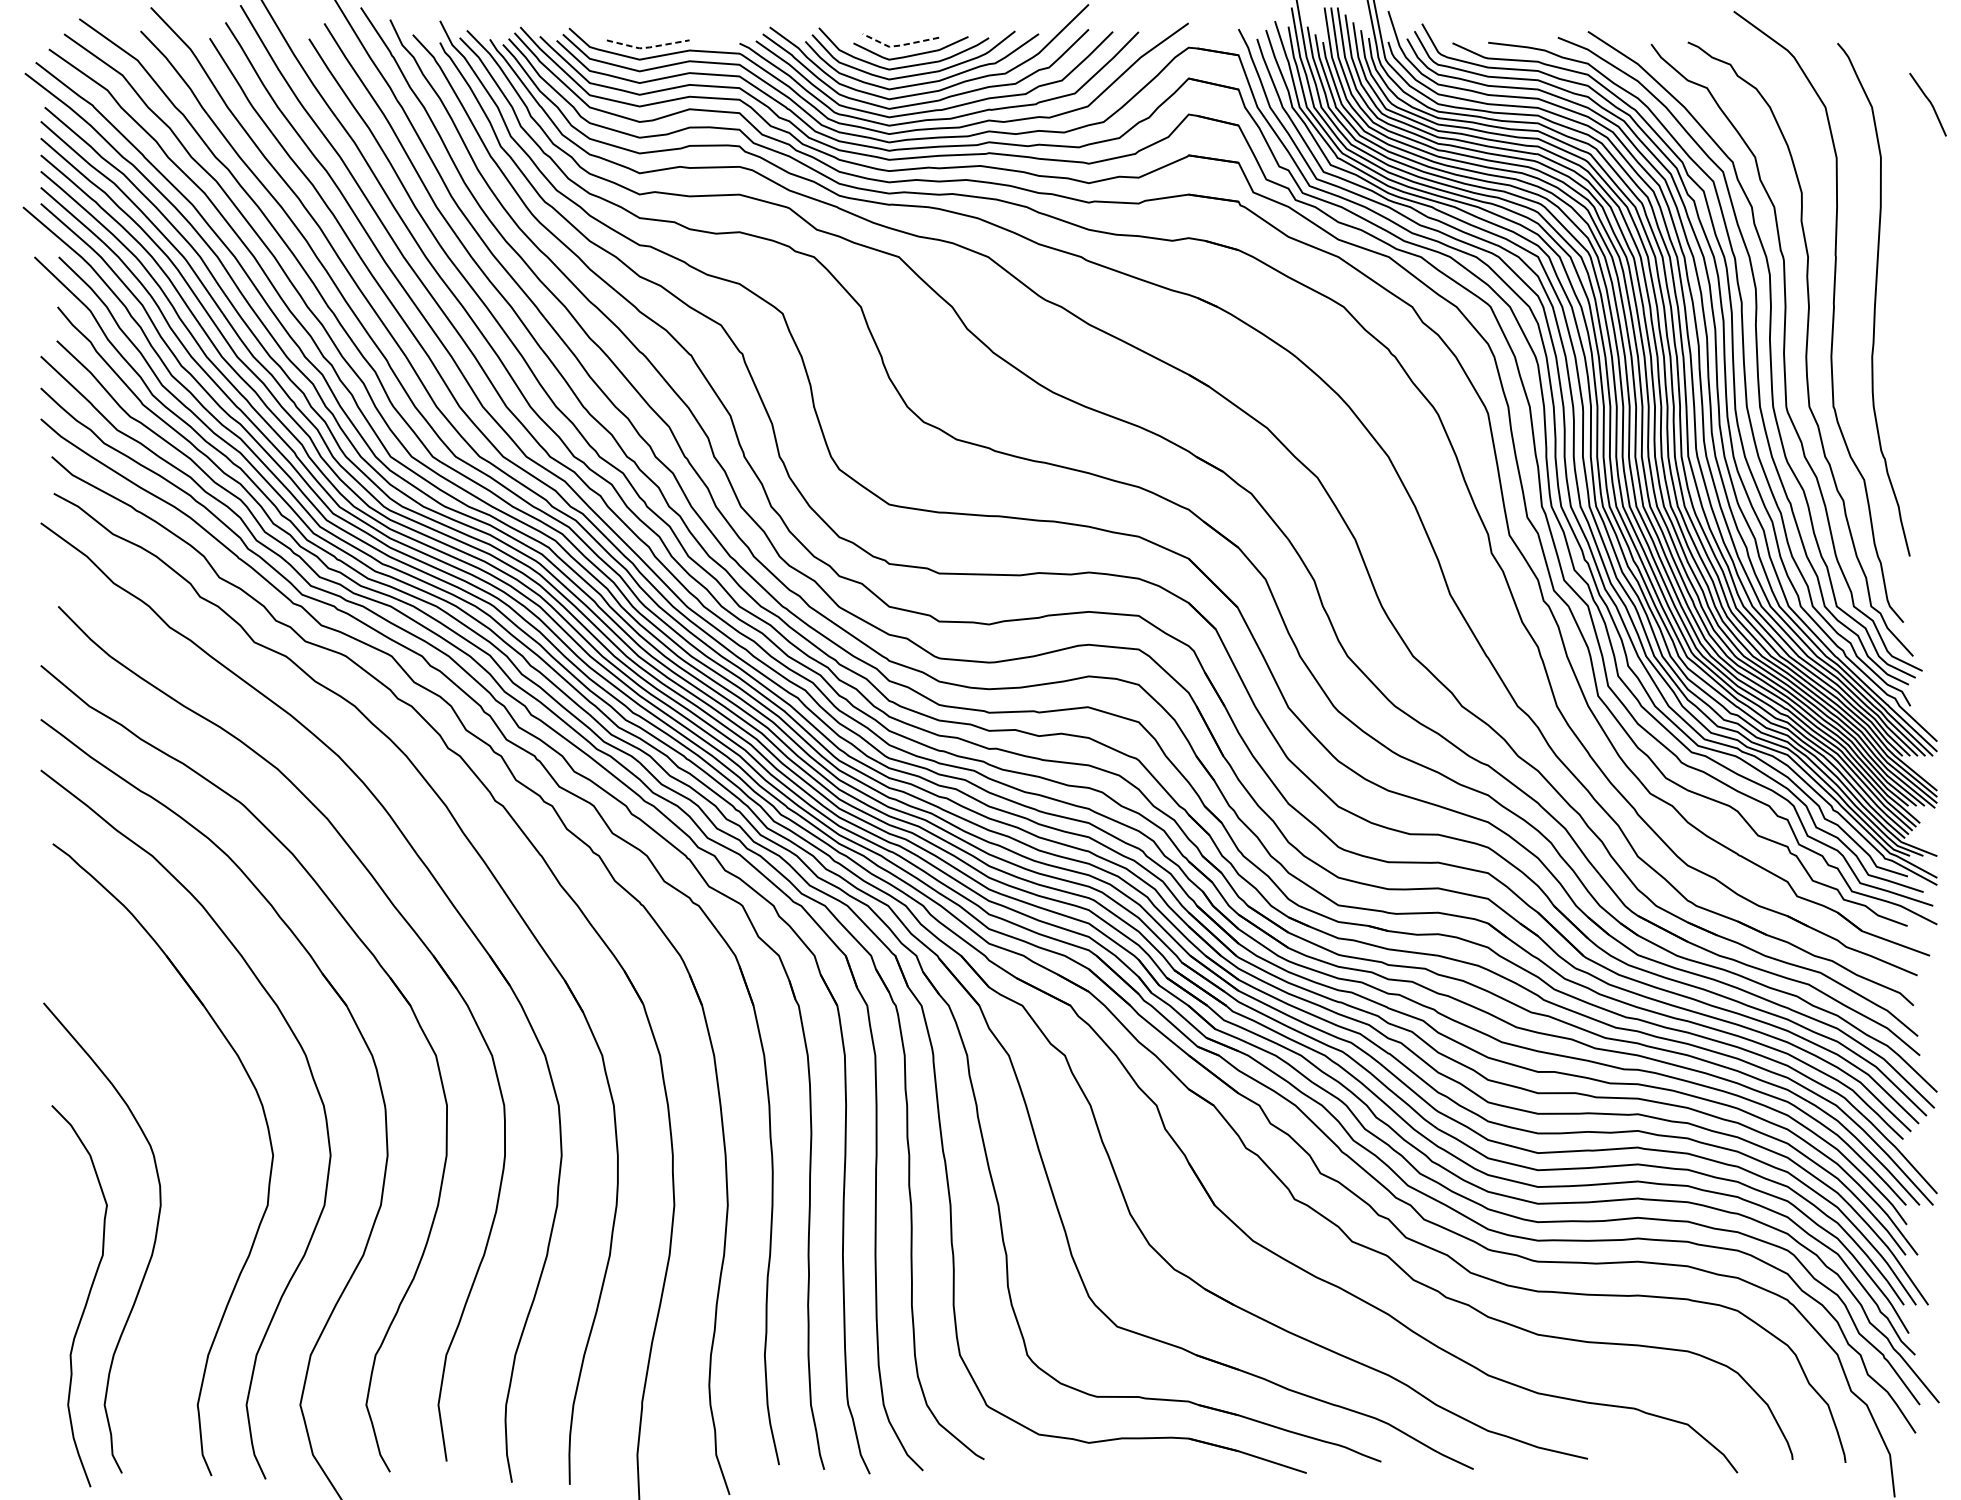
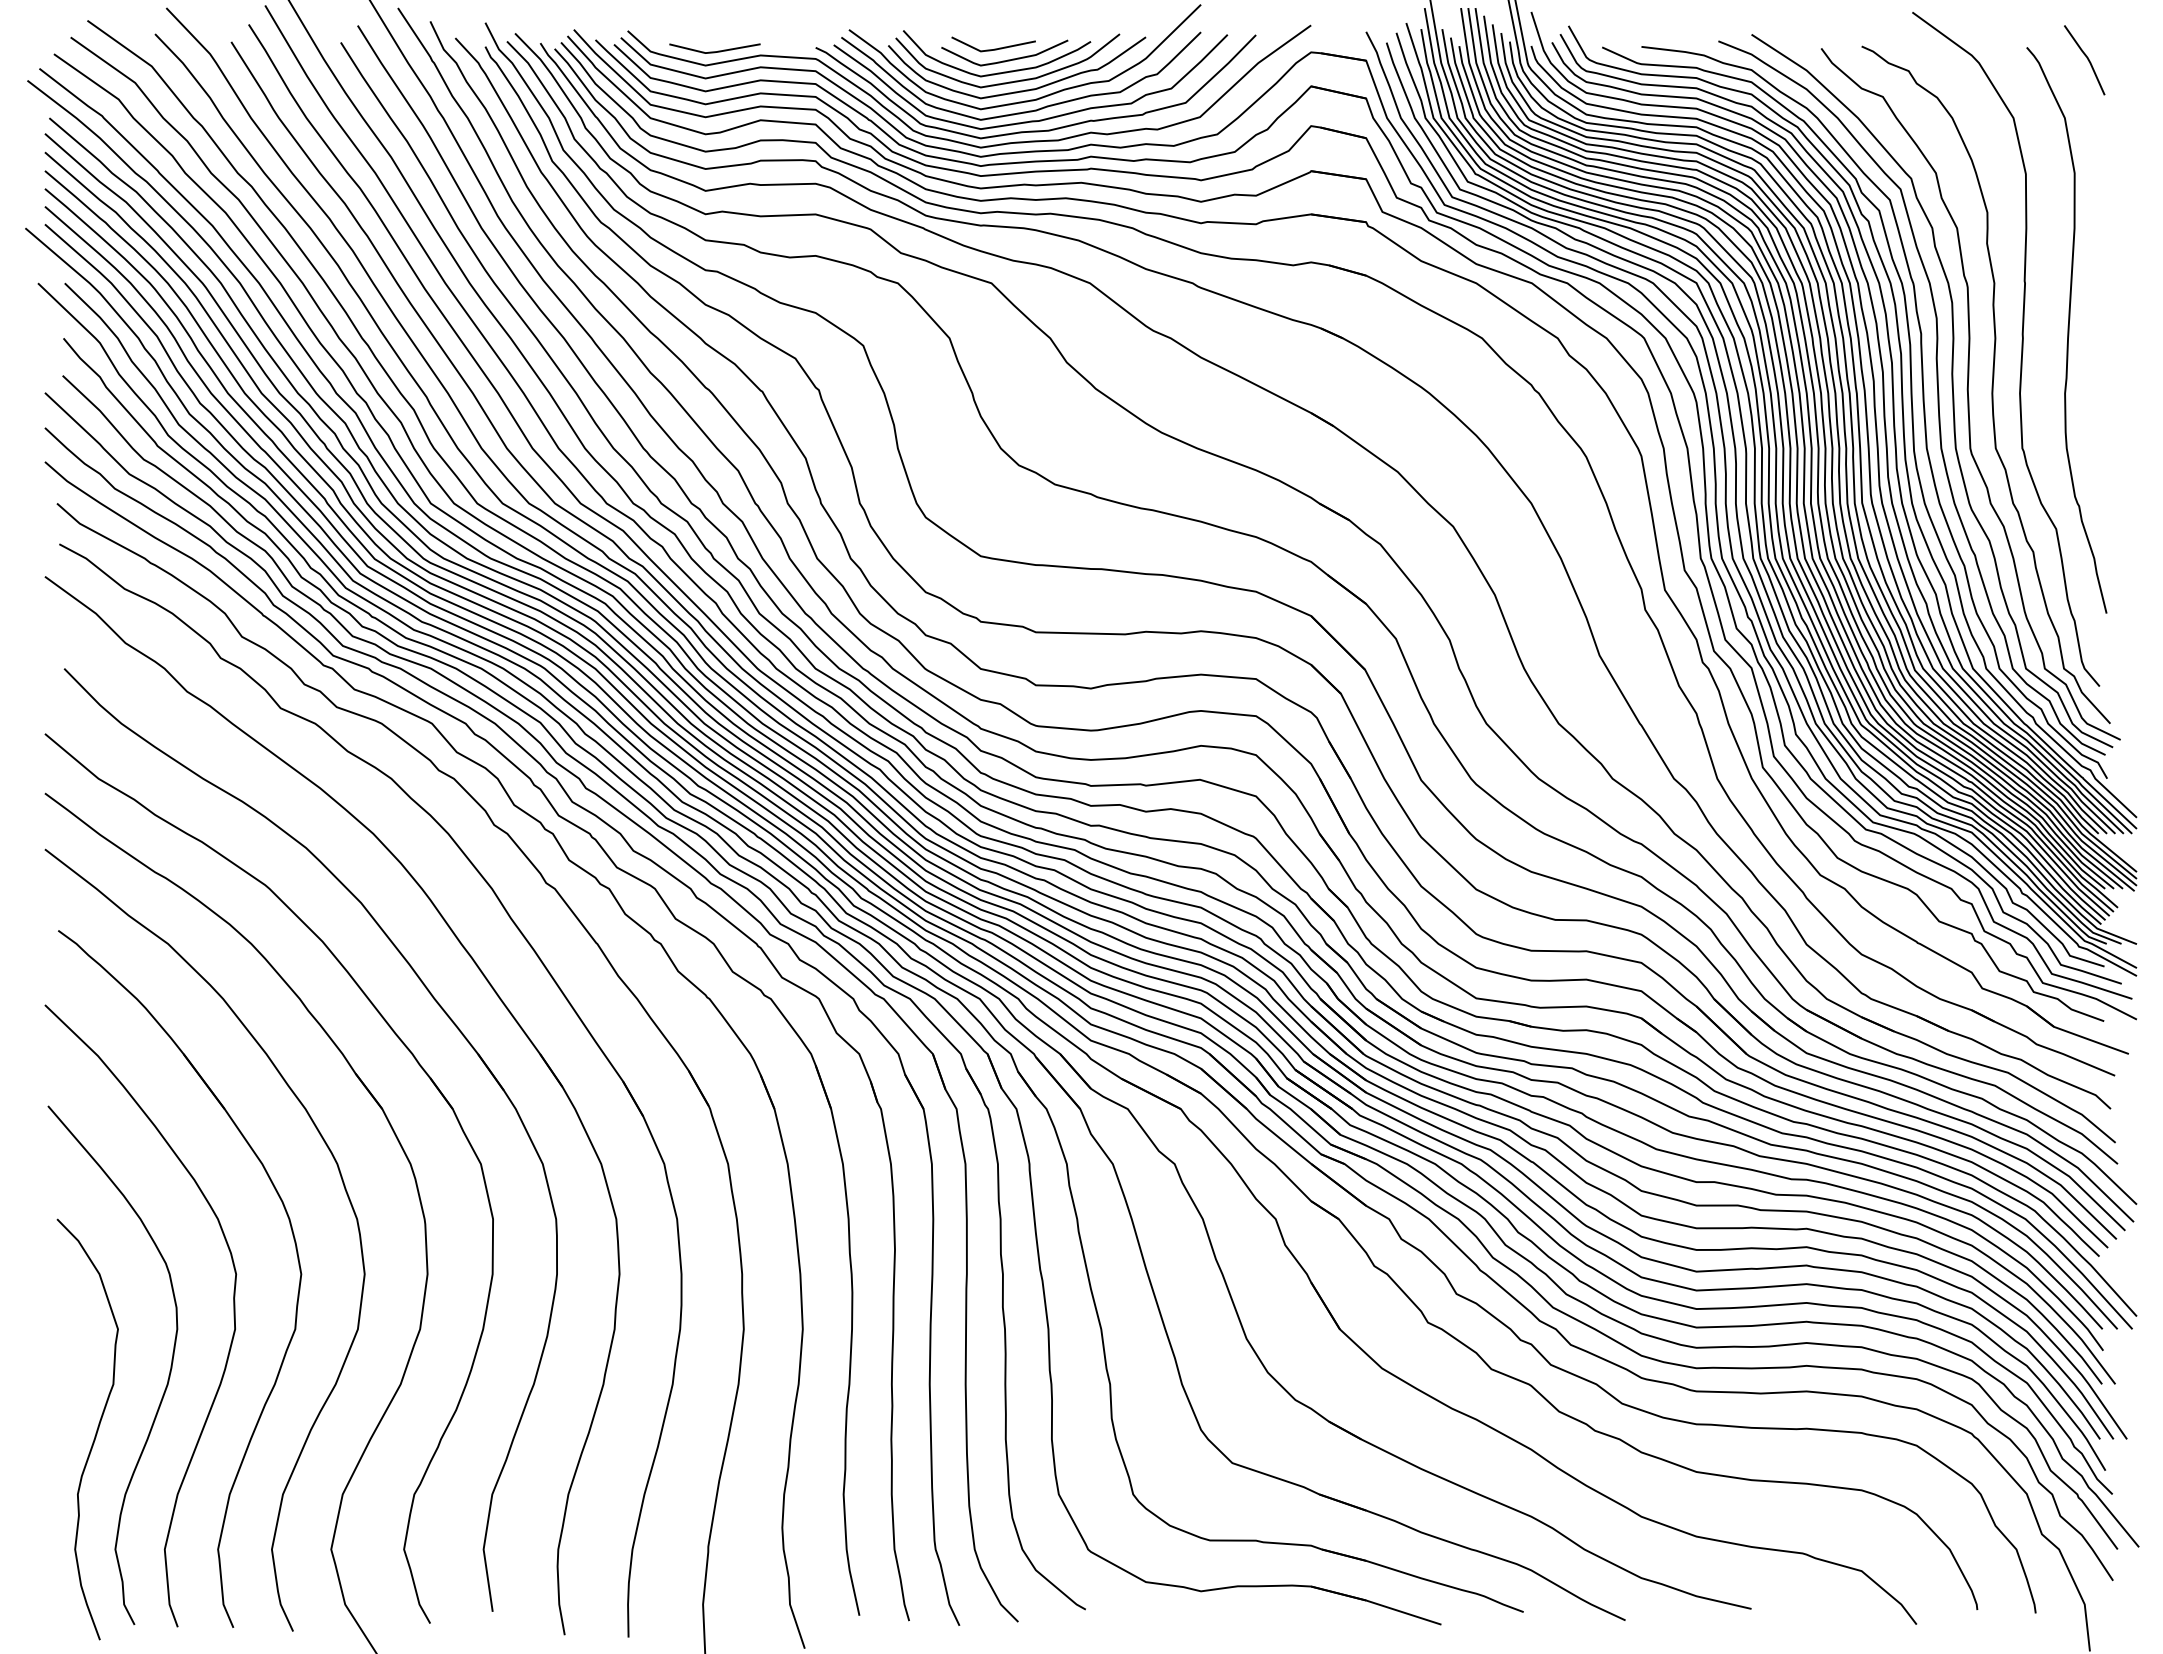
line: (899, 46) -> (992, 50), dashed -> solid
line: (647, 47) -> (714, 52), dashed -> solid
line: (1929, 103) -> (2086, 58), moved
curve: (211, 1192) -> (233, 1315), added

